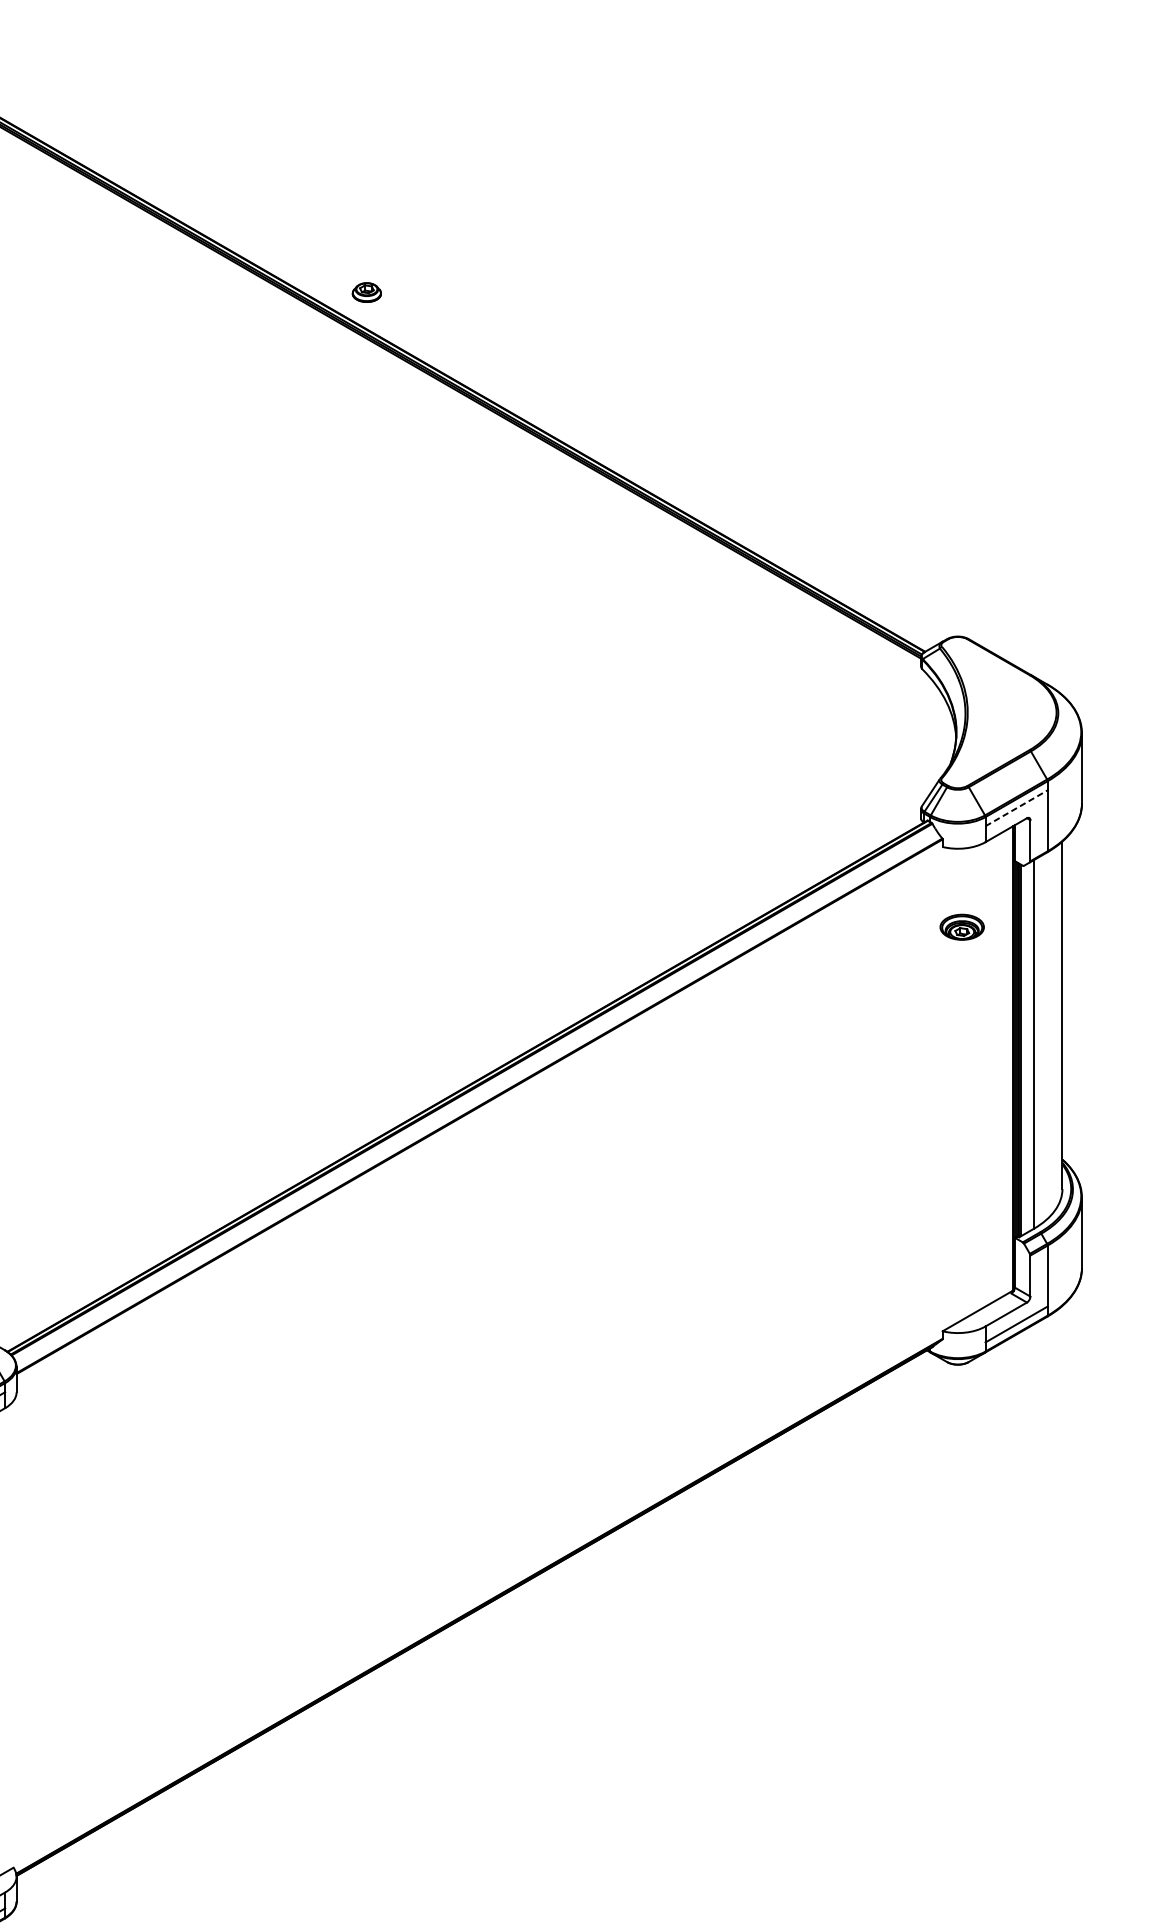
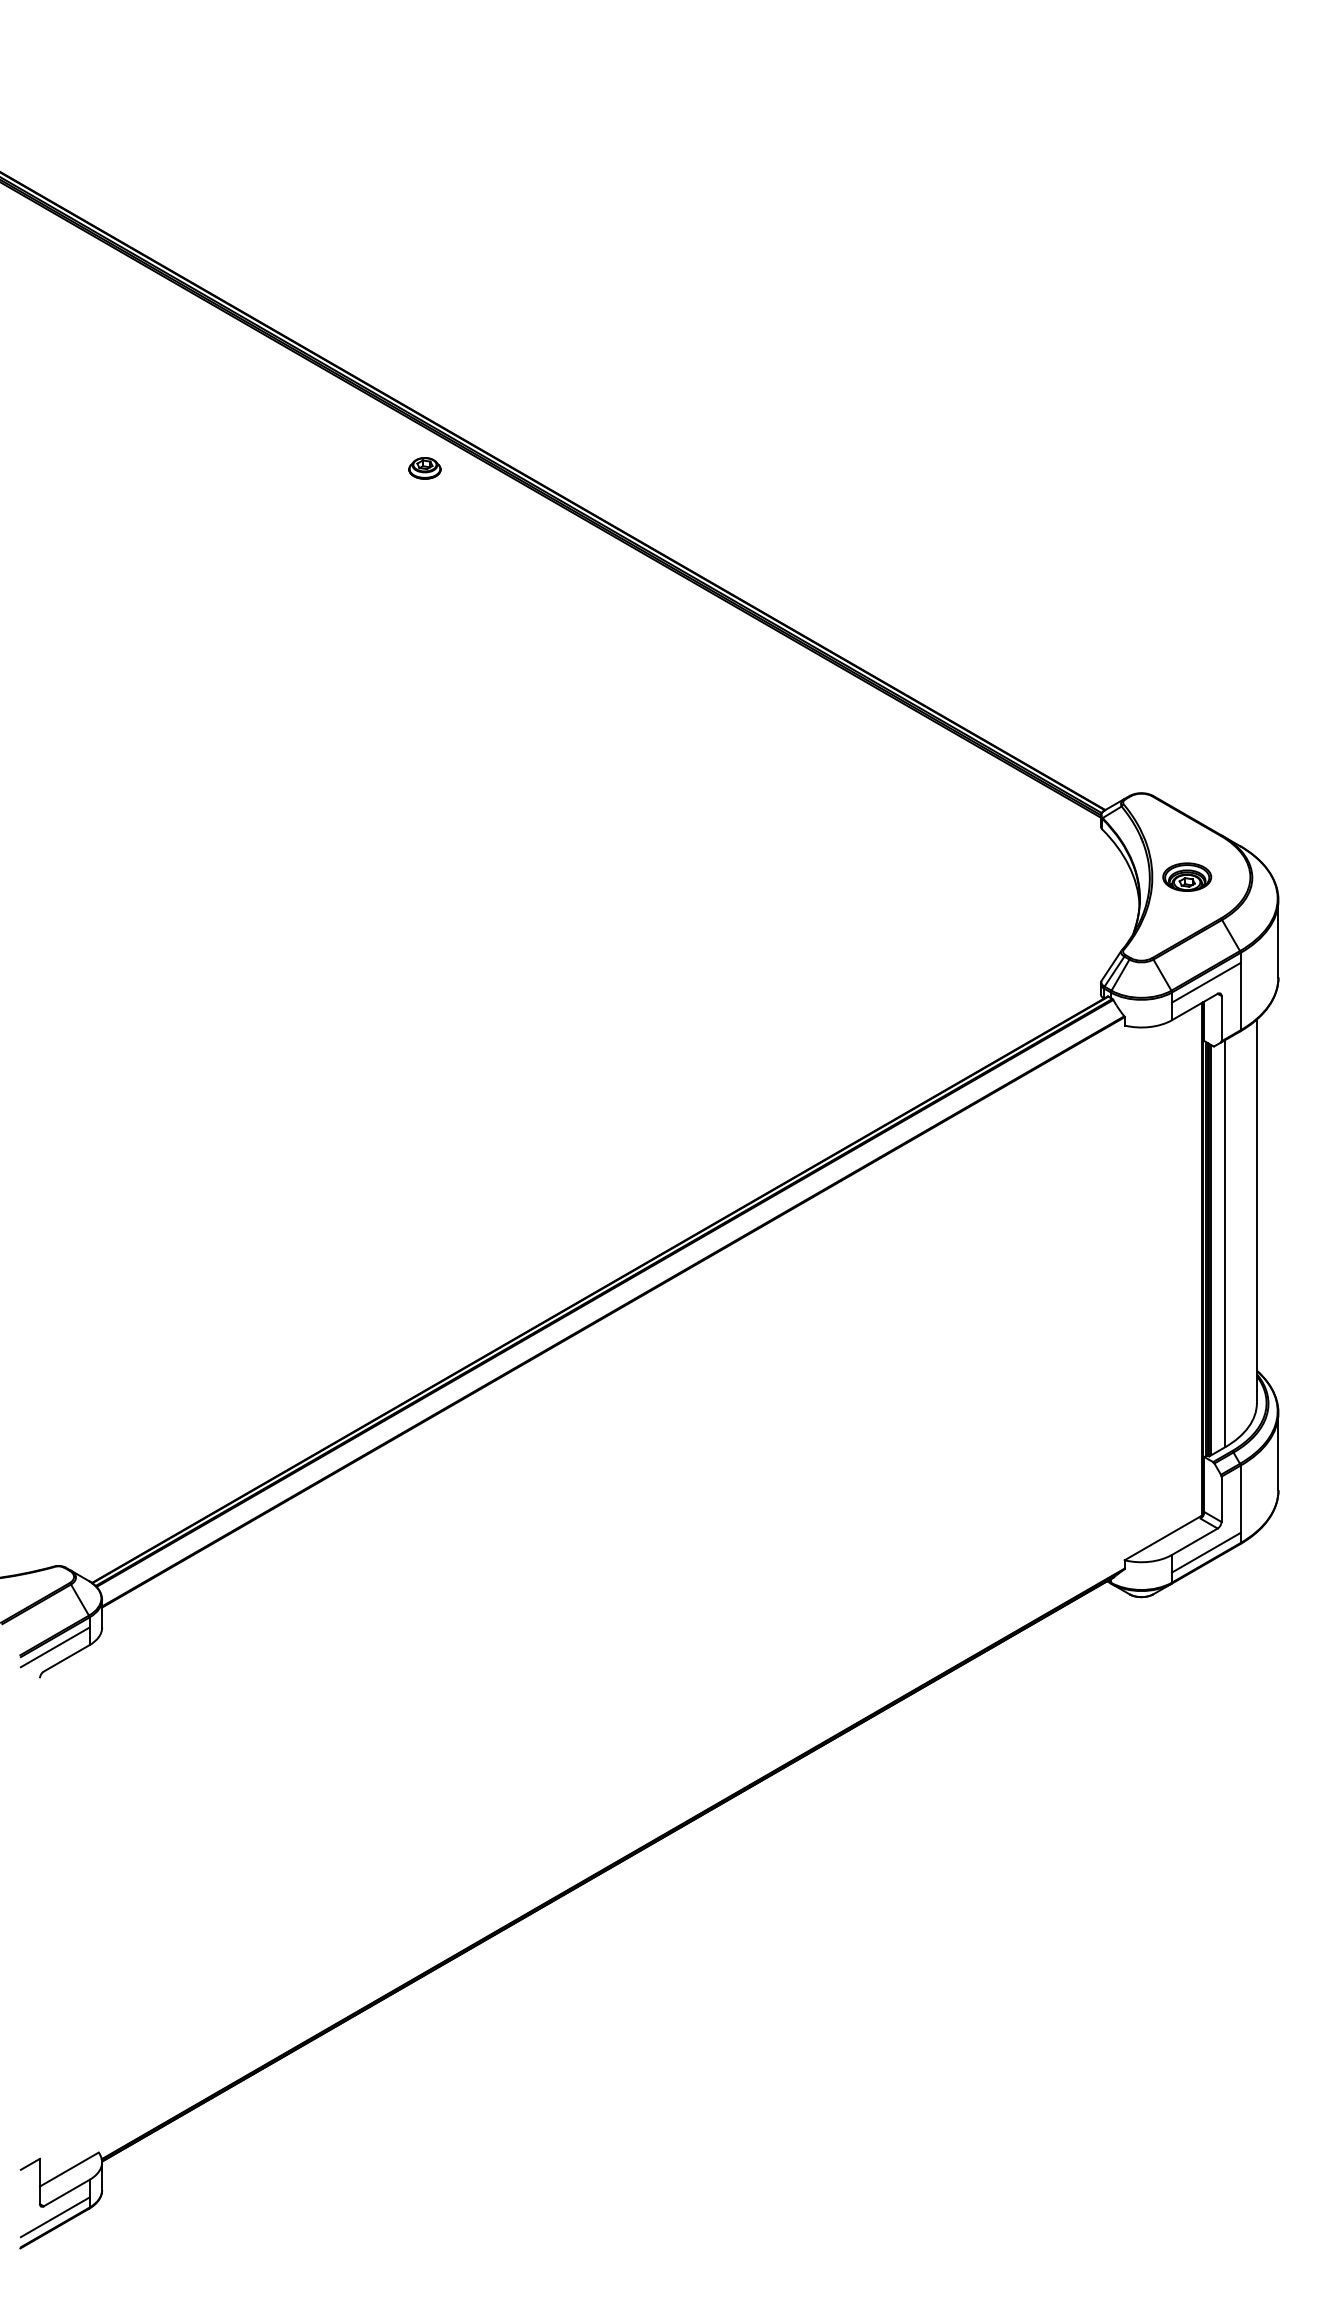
part: (366, 292) -> (424, 468), moved
line: (1016, 807) -> (1206, 982), dashed -> solid
part: (962, 926) -> (1187, 876), moved

